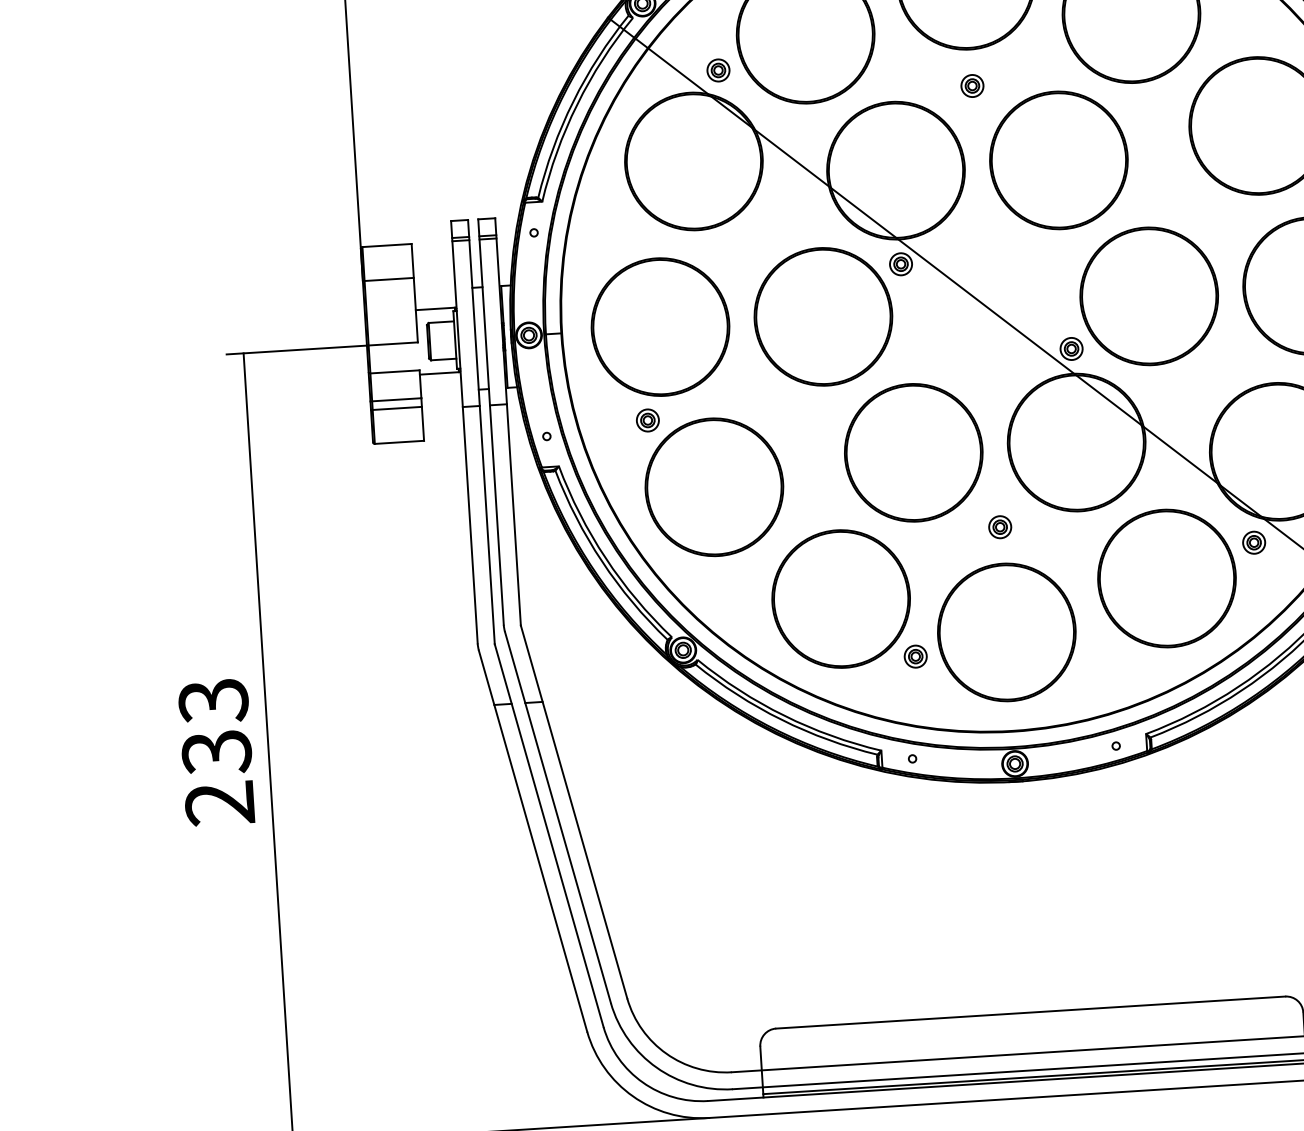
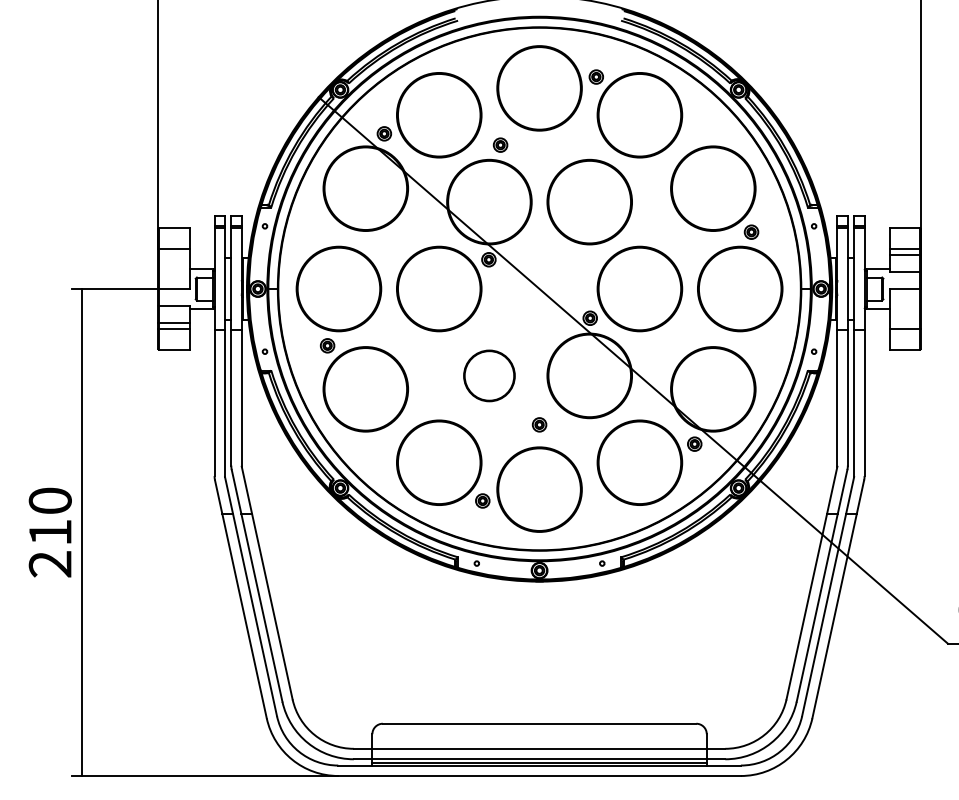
part: (972, 84) -> (500, 144), moved
part: (913, 452) -> (489, 375), size x0.6
text: (213, 726) -> (49, 516), 233 -> 210

